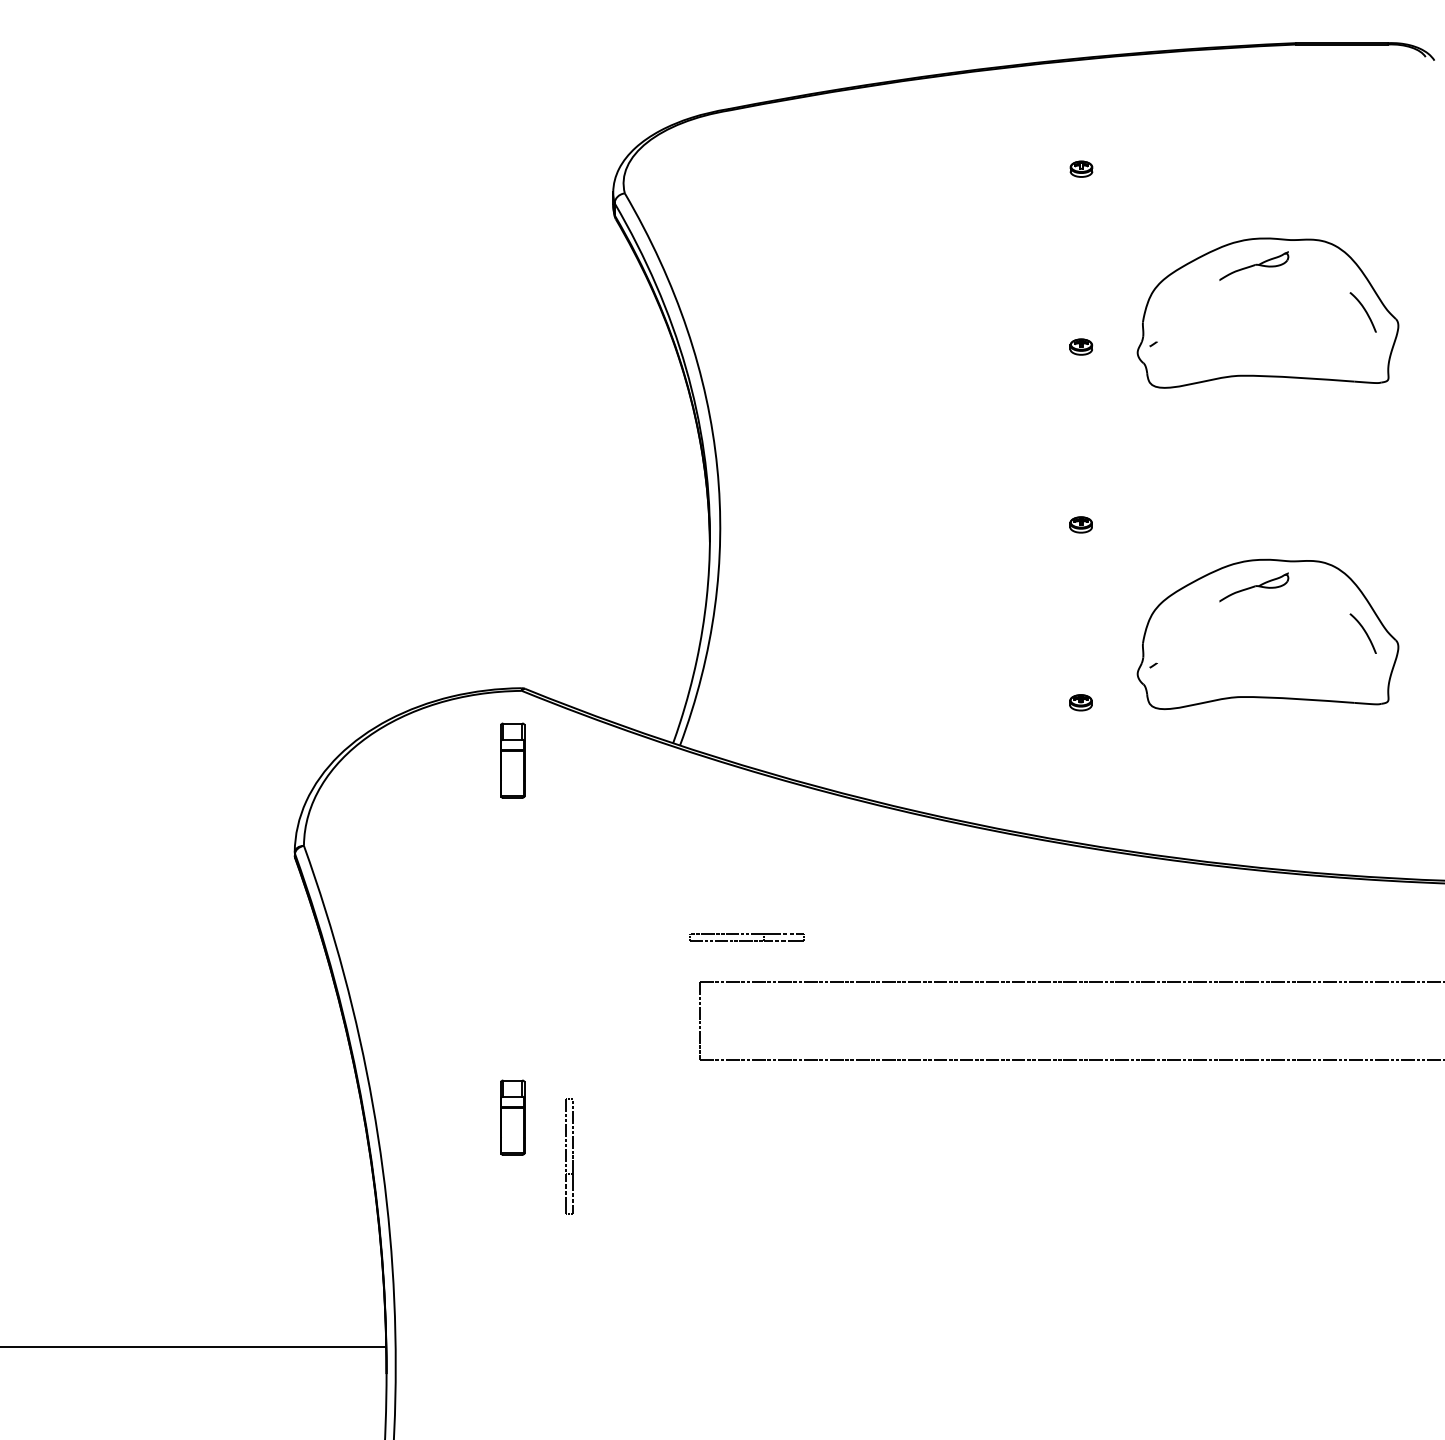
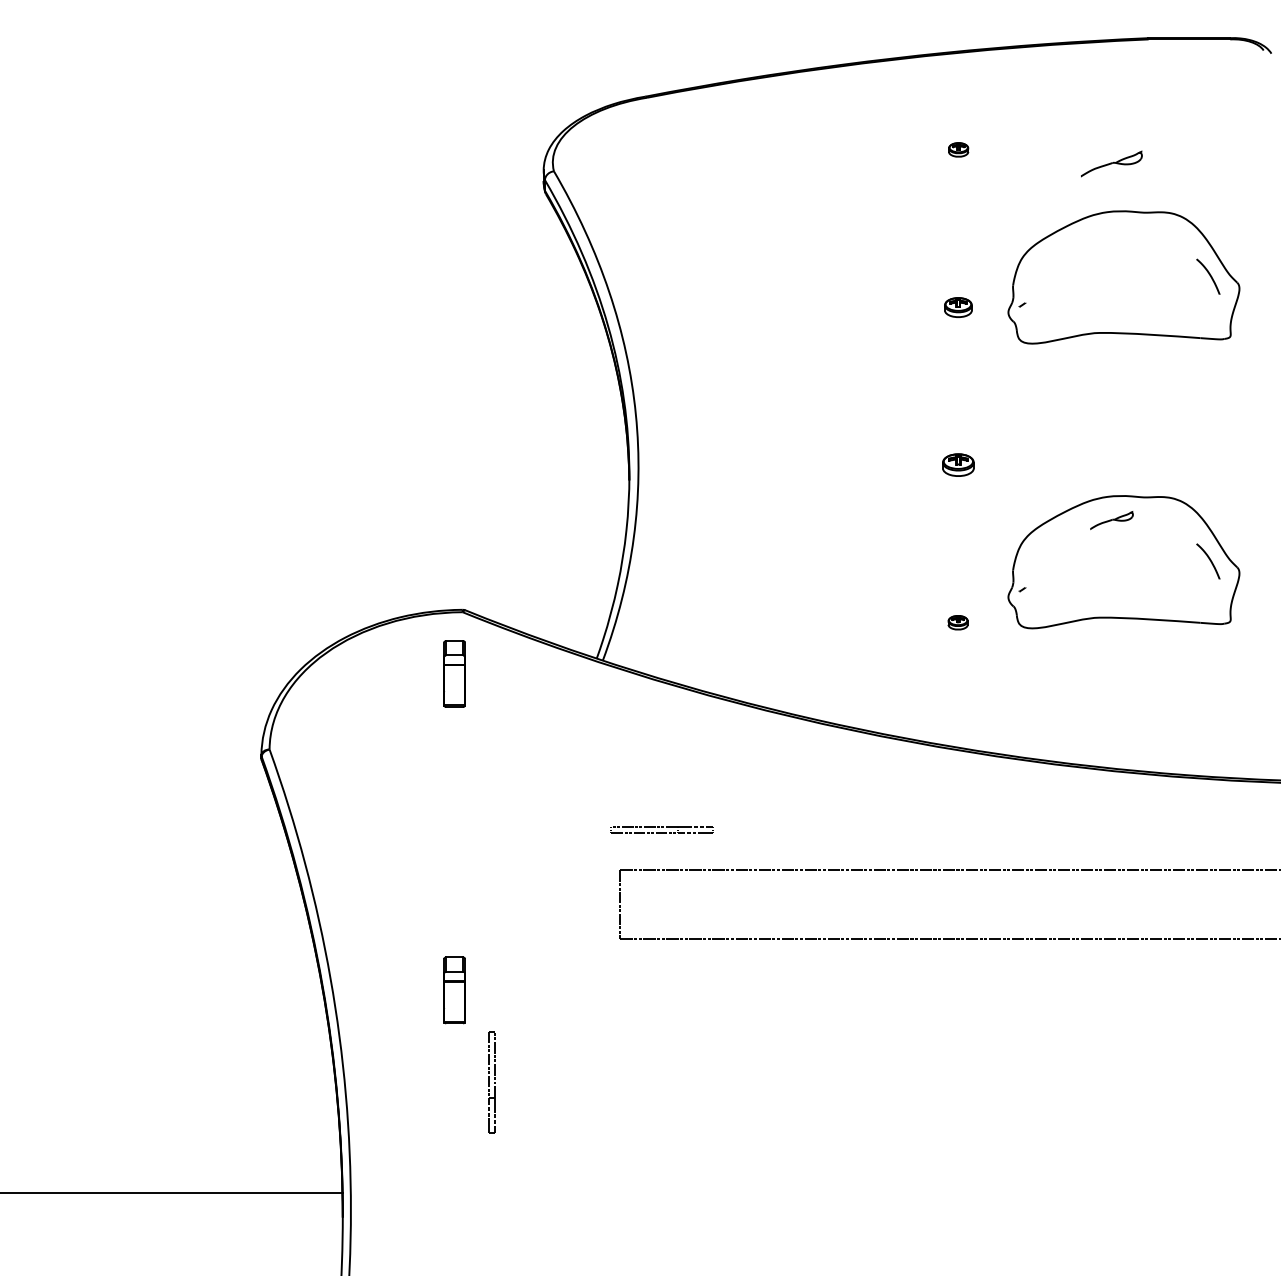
part: (1254, 265) -> (1111, 163), moved
part: (1081, 346) -> (958, 307), size x1.4
part: (1080, 524) -> (957, 464), size x1.6
part: (1254, 587) -> (1111, 520), size x0.7
part: (569, 1156) -> (492, 1082), moved

